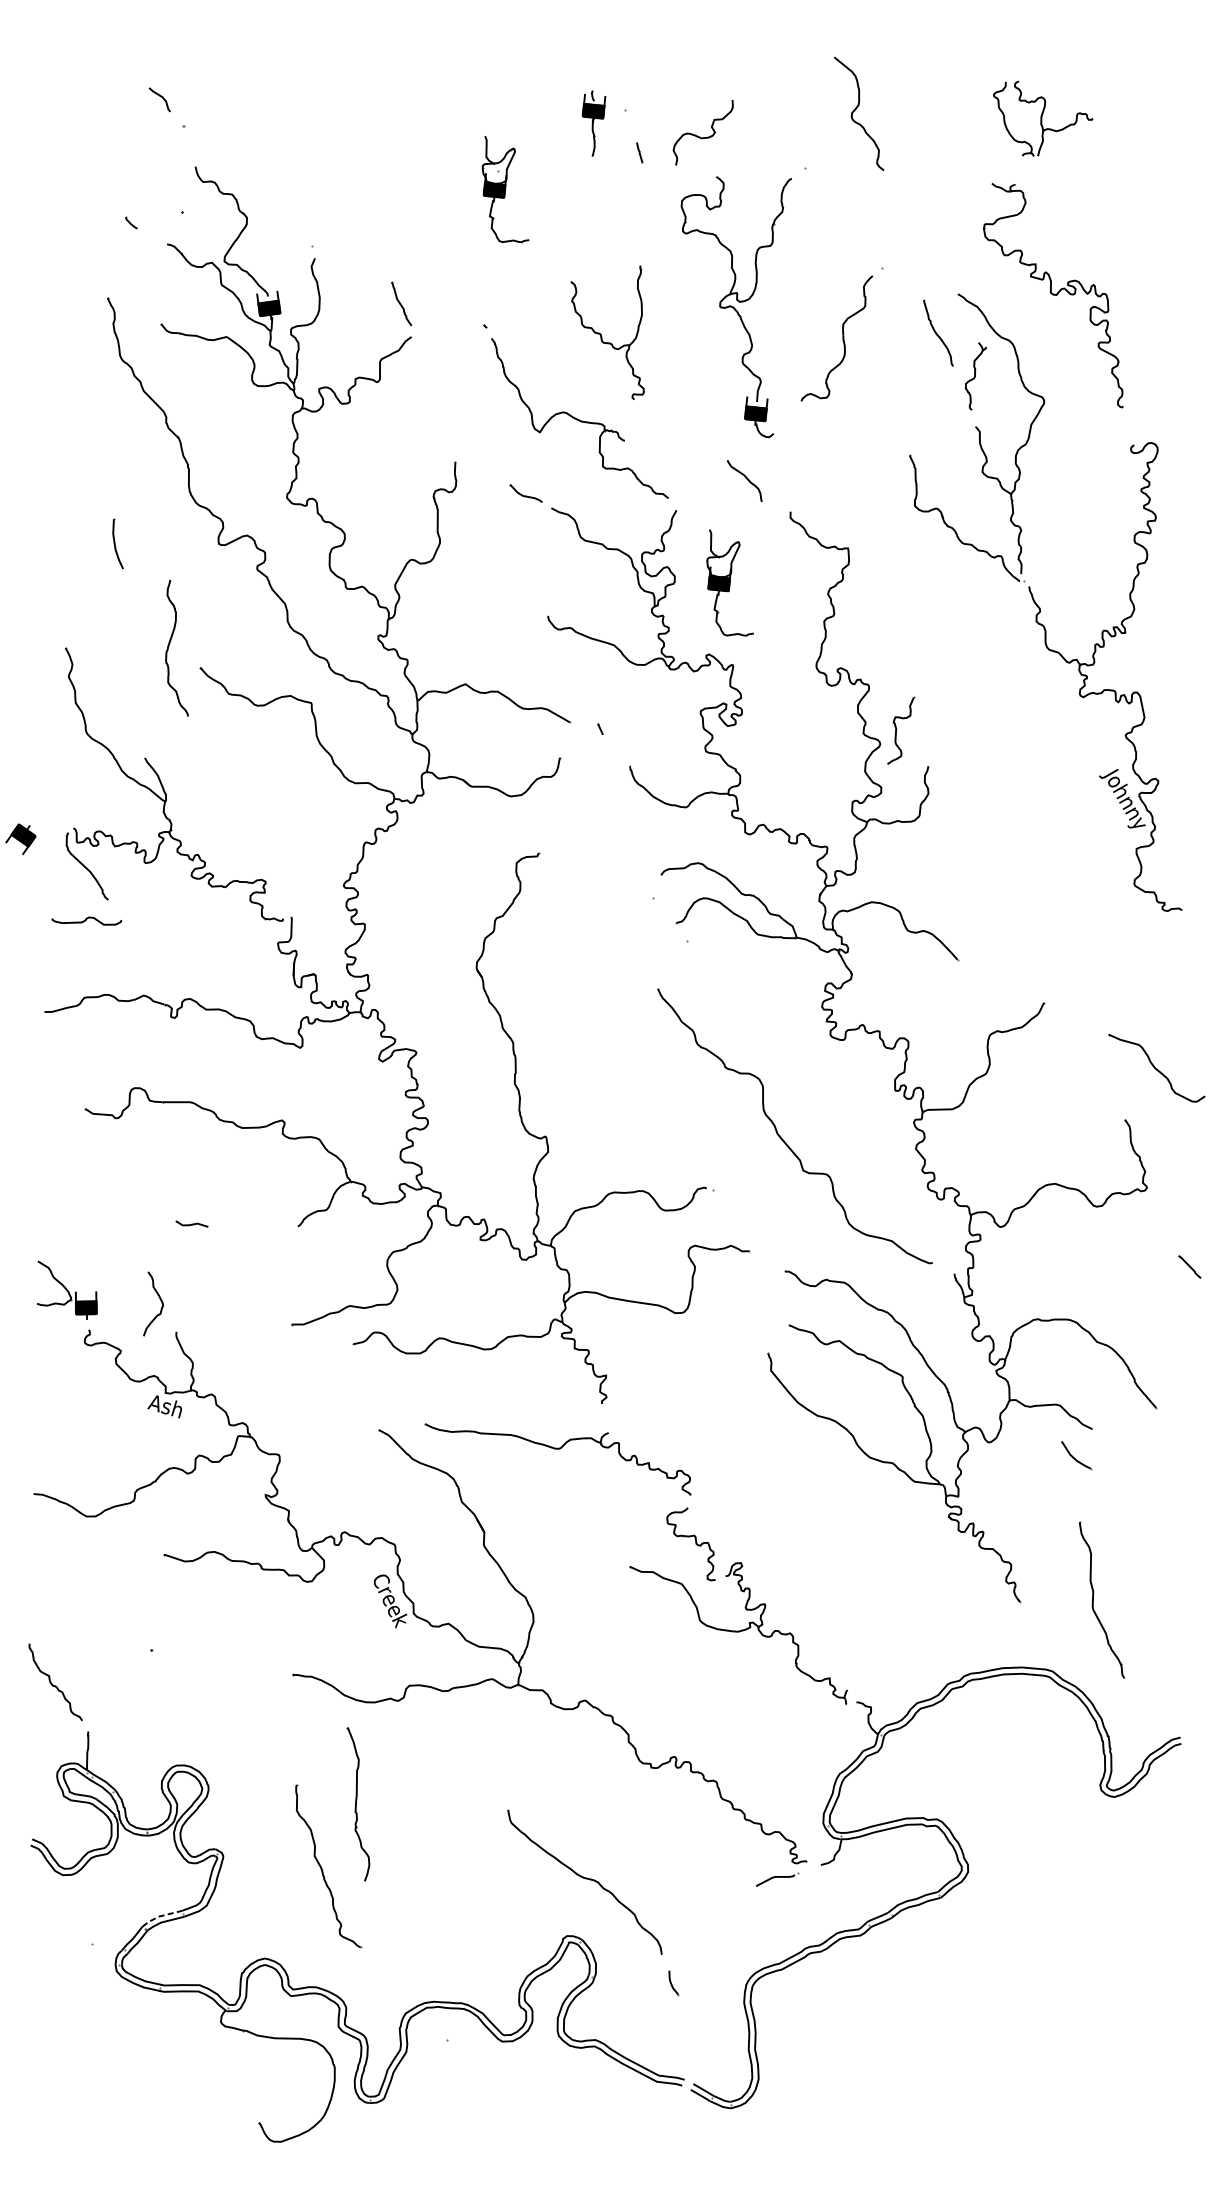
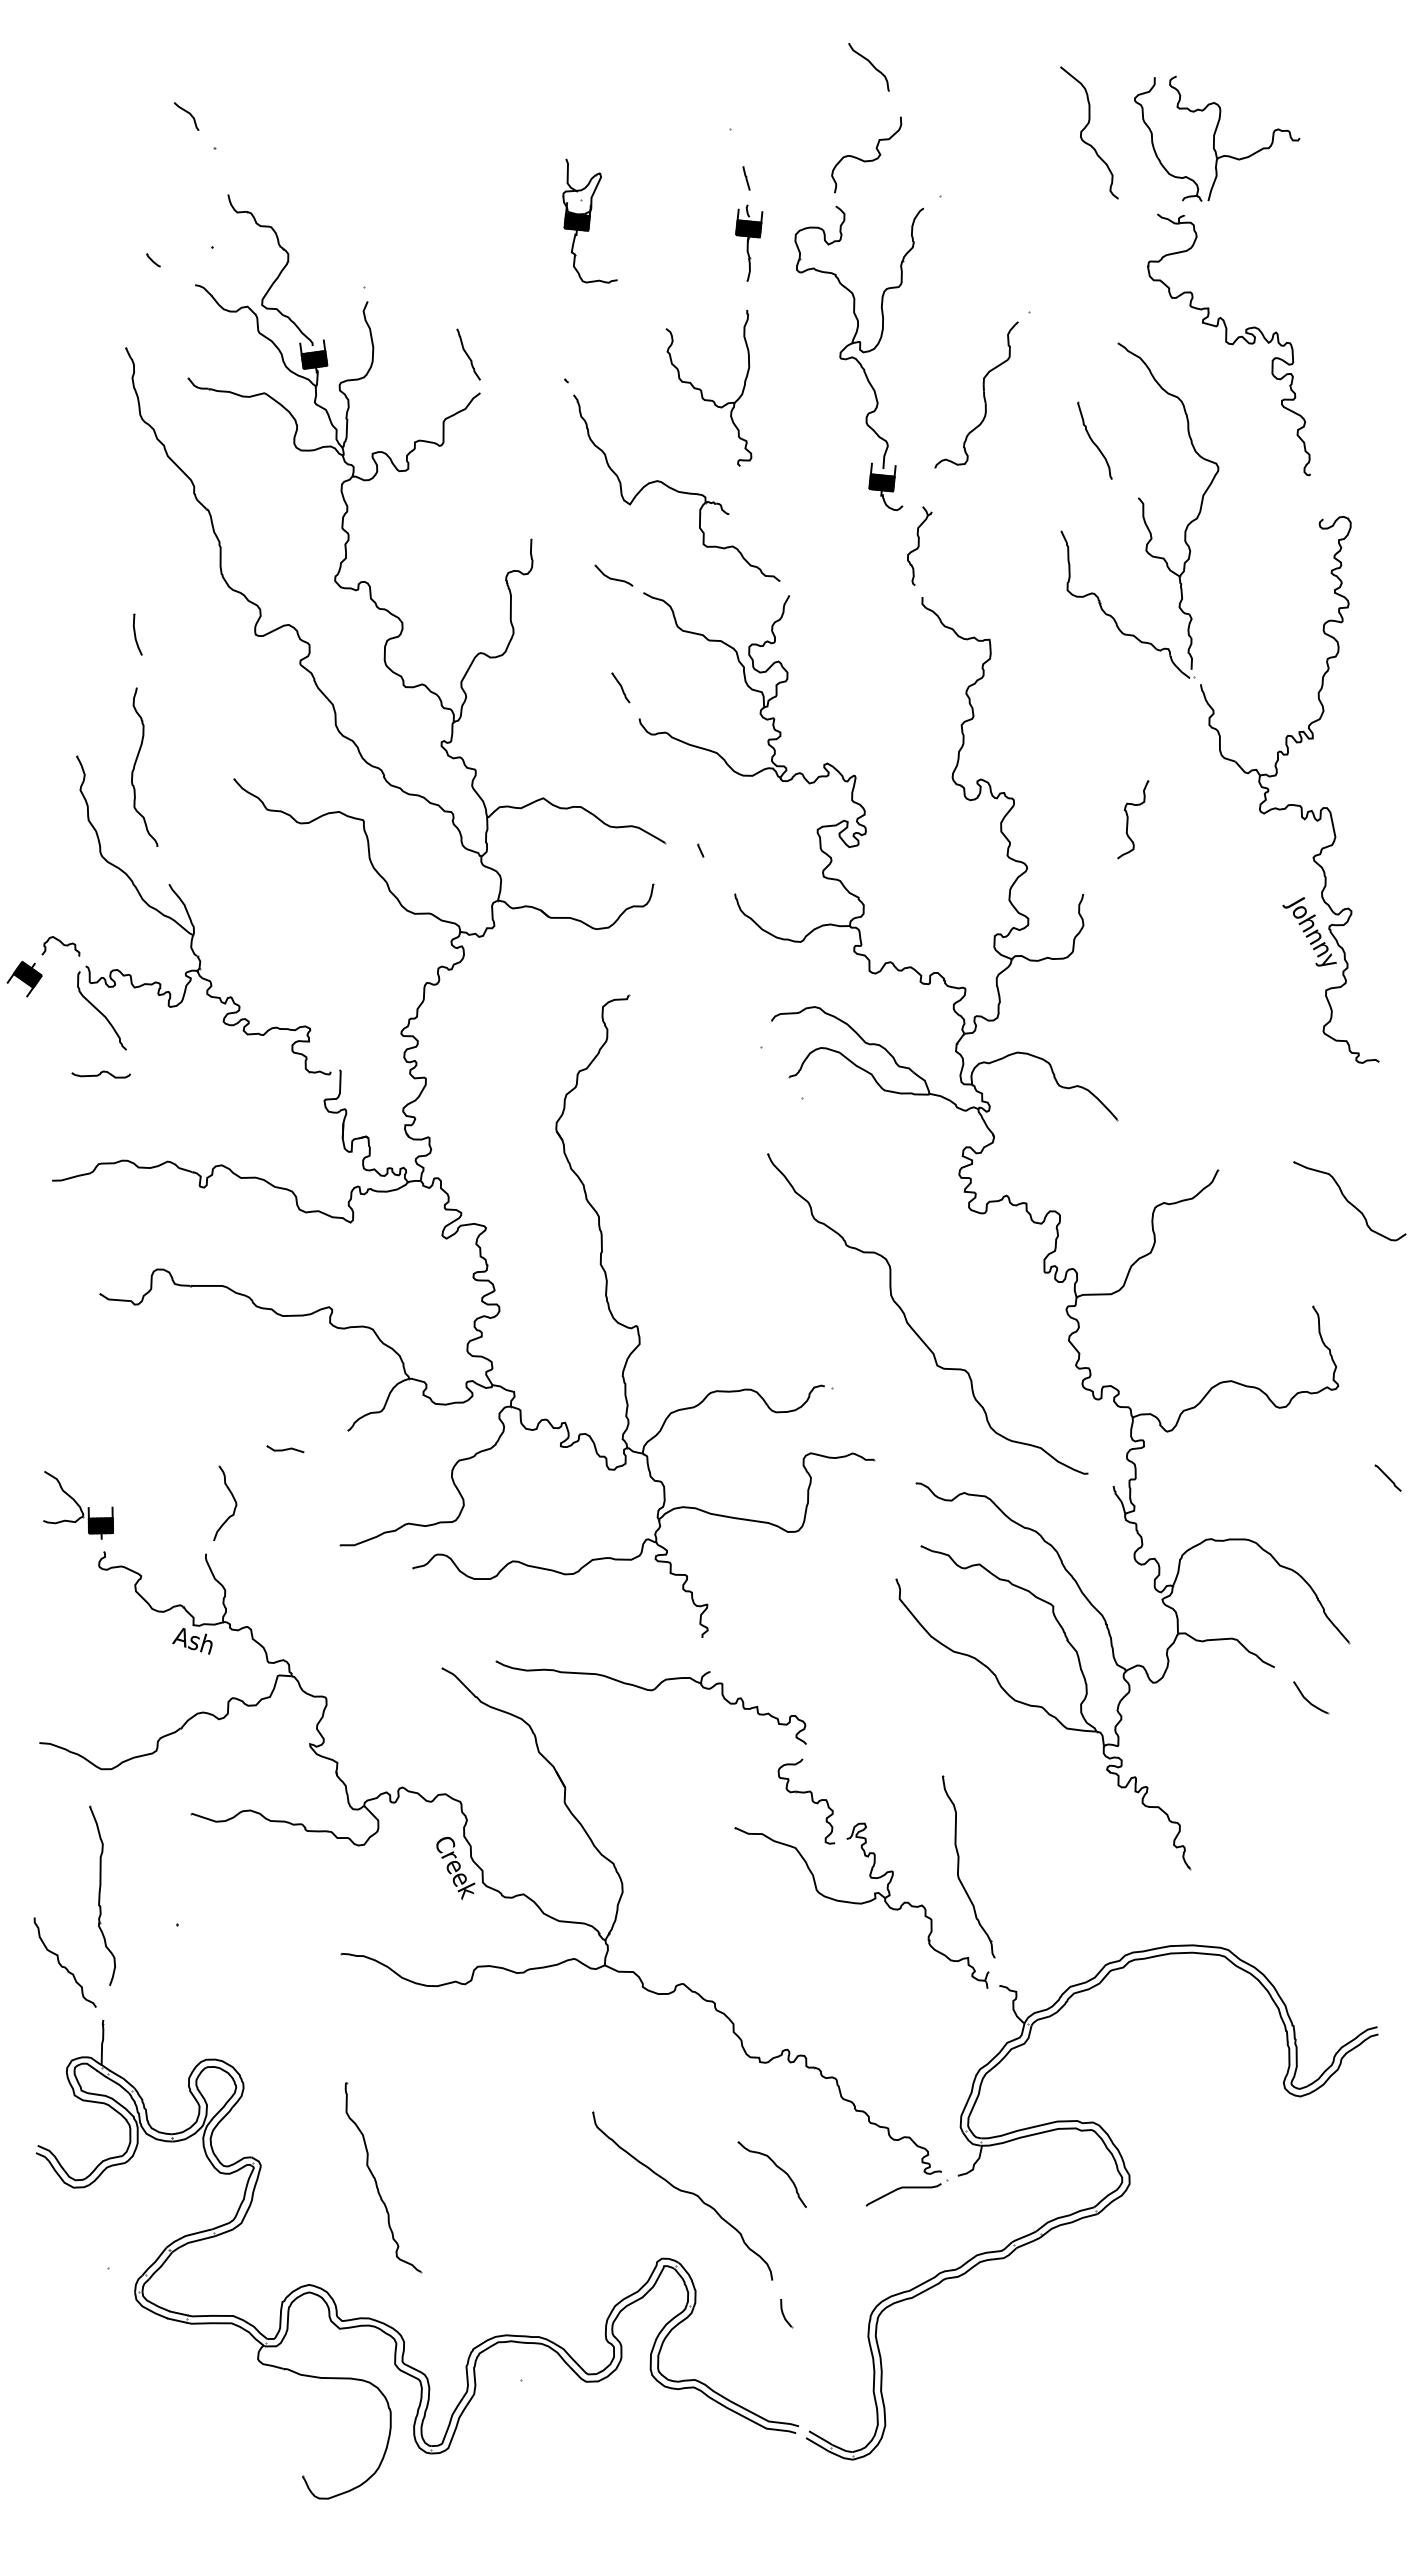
curve: (855, 110) -> (1085, 128), moved
part: (1043, 118) -> (1217, 138), size x1.43
part: (594, 122) -> (749, 242), moved
curve: (703, 137) -> (866, 160), moved
part: (938, 332) -> (1094, 440), moved
part: (975, 375) -> (919, 545), moved
curve: (746, 478) -> (870, 64), moved
part: (117, 543) -> (137, 634), size x0.71
part: (729, 582) -> (851, 679), removed
part: (531, 589) -> (620, 687), added
curve: (169, 644) -> (136, 763), moved
part: (901, 730) -> (1133, 819), moved
curve: (53, 809) -> (62, 944), added
part: (85, 920) -> (100, 1074), size x0.71
part: (1156, 1068) -> (1349, 1201), moved
part: (192, 1224) -> (285, 1449), moved
part: (160, 1300) -> (233, 1499), moved
part: (1076, 1455) -> (1311, 1697), moved
part: (1094, 1599) -> (959, 1866), moved
part: (358, 1803) -> (102, 1895), moved
part: (664, 1857) -> (775, 2166), added
part: (776, 1879) -> (906, 2192), size x1.67
line: (160, 1916) -> (187, 2235), dashed -> solid

